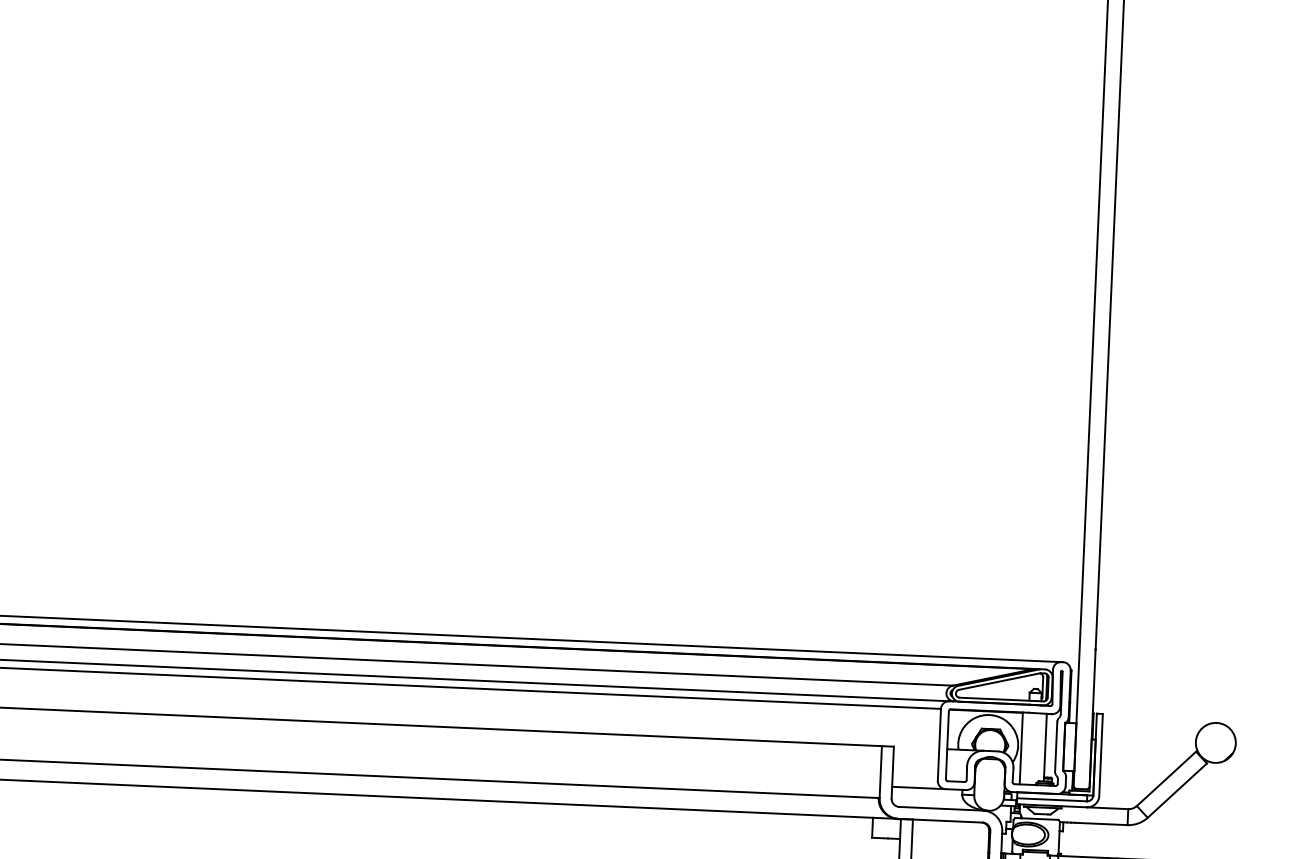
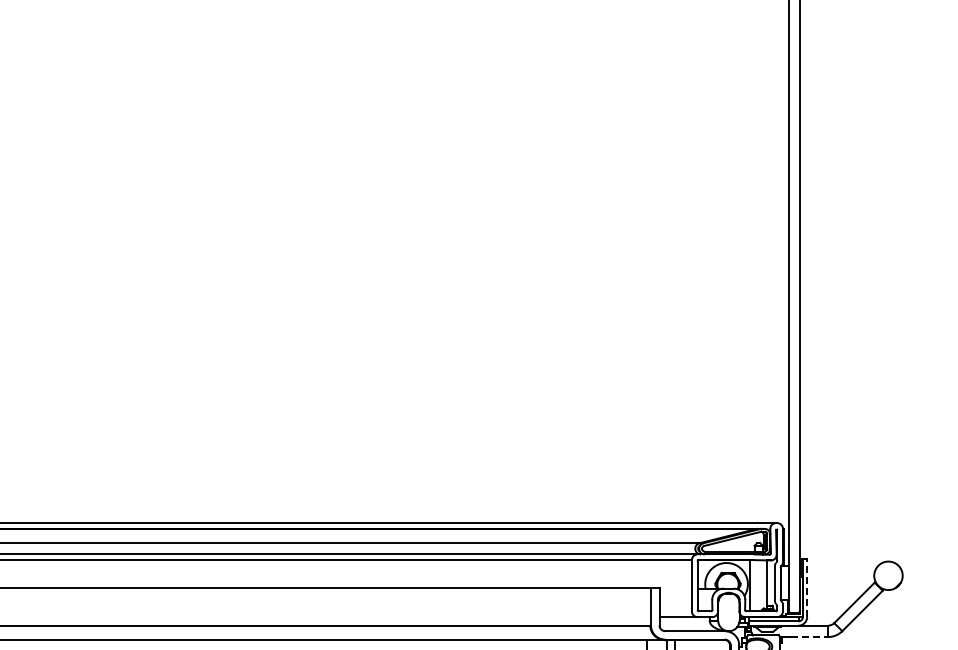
line: (1101, 754) -> (807, 587), solid -> dashed
line: (1101, 824) -> (809, 637), solid -> dashed

